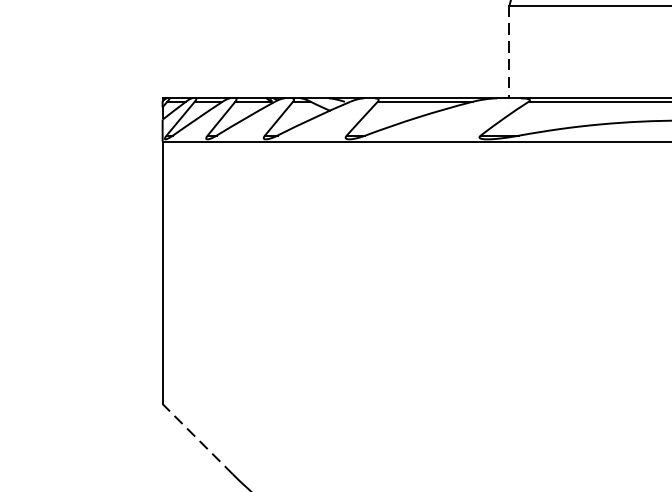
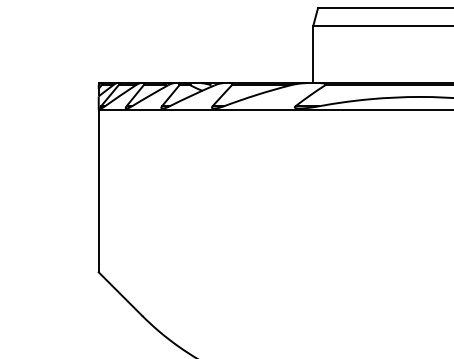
line: (509, 52) -> (313, 54), dashed -> solid
line: (197, 439) -> (120, 294), dashed -> solid

